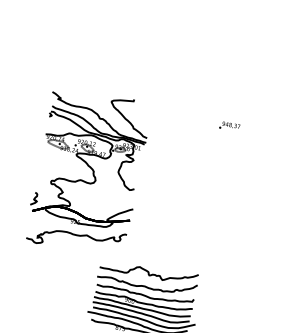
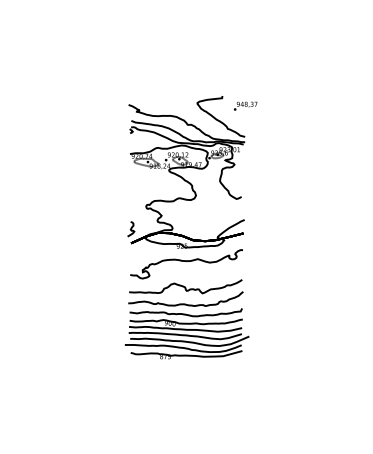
part: (88, 172) -> (186, 187), moved

